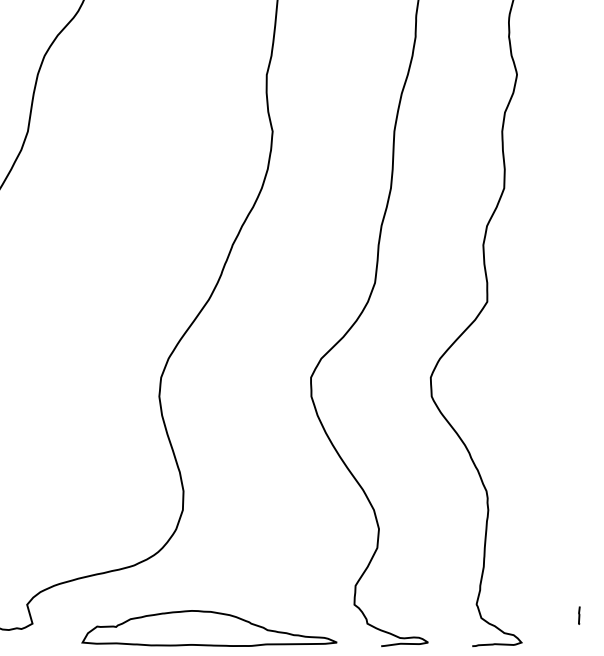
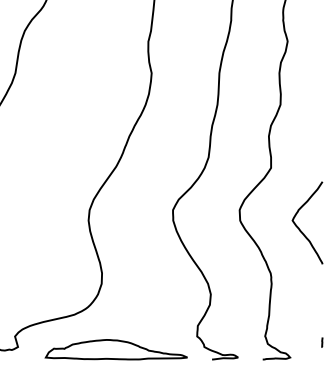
curve: (538, 408) -> (299, 227), added

